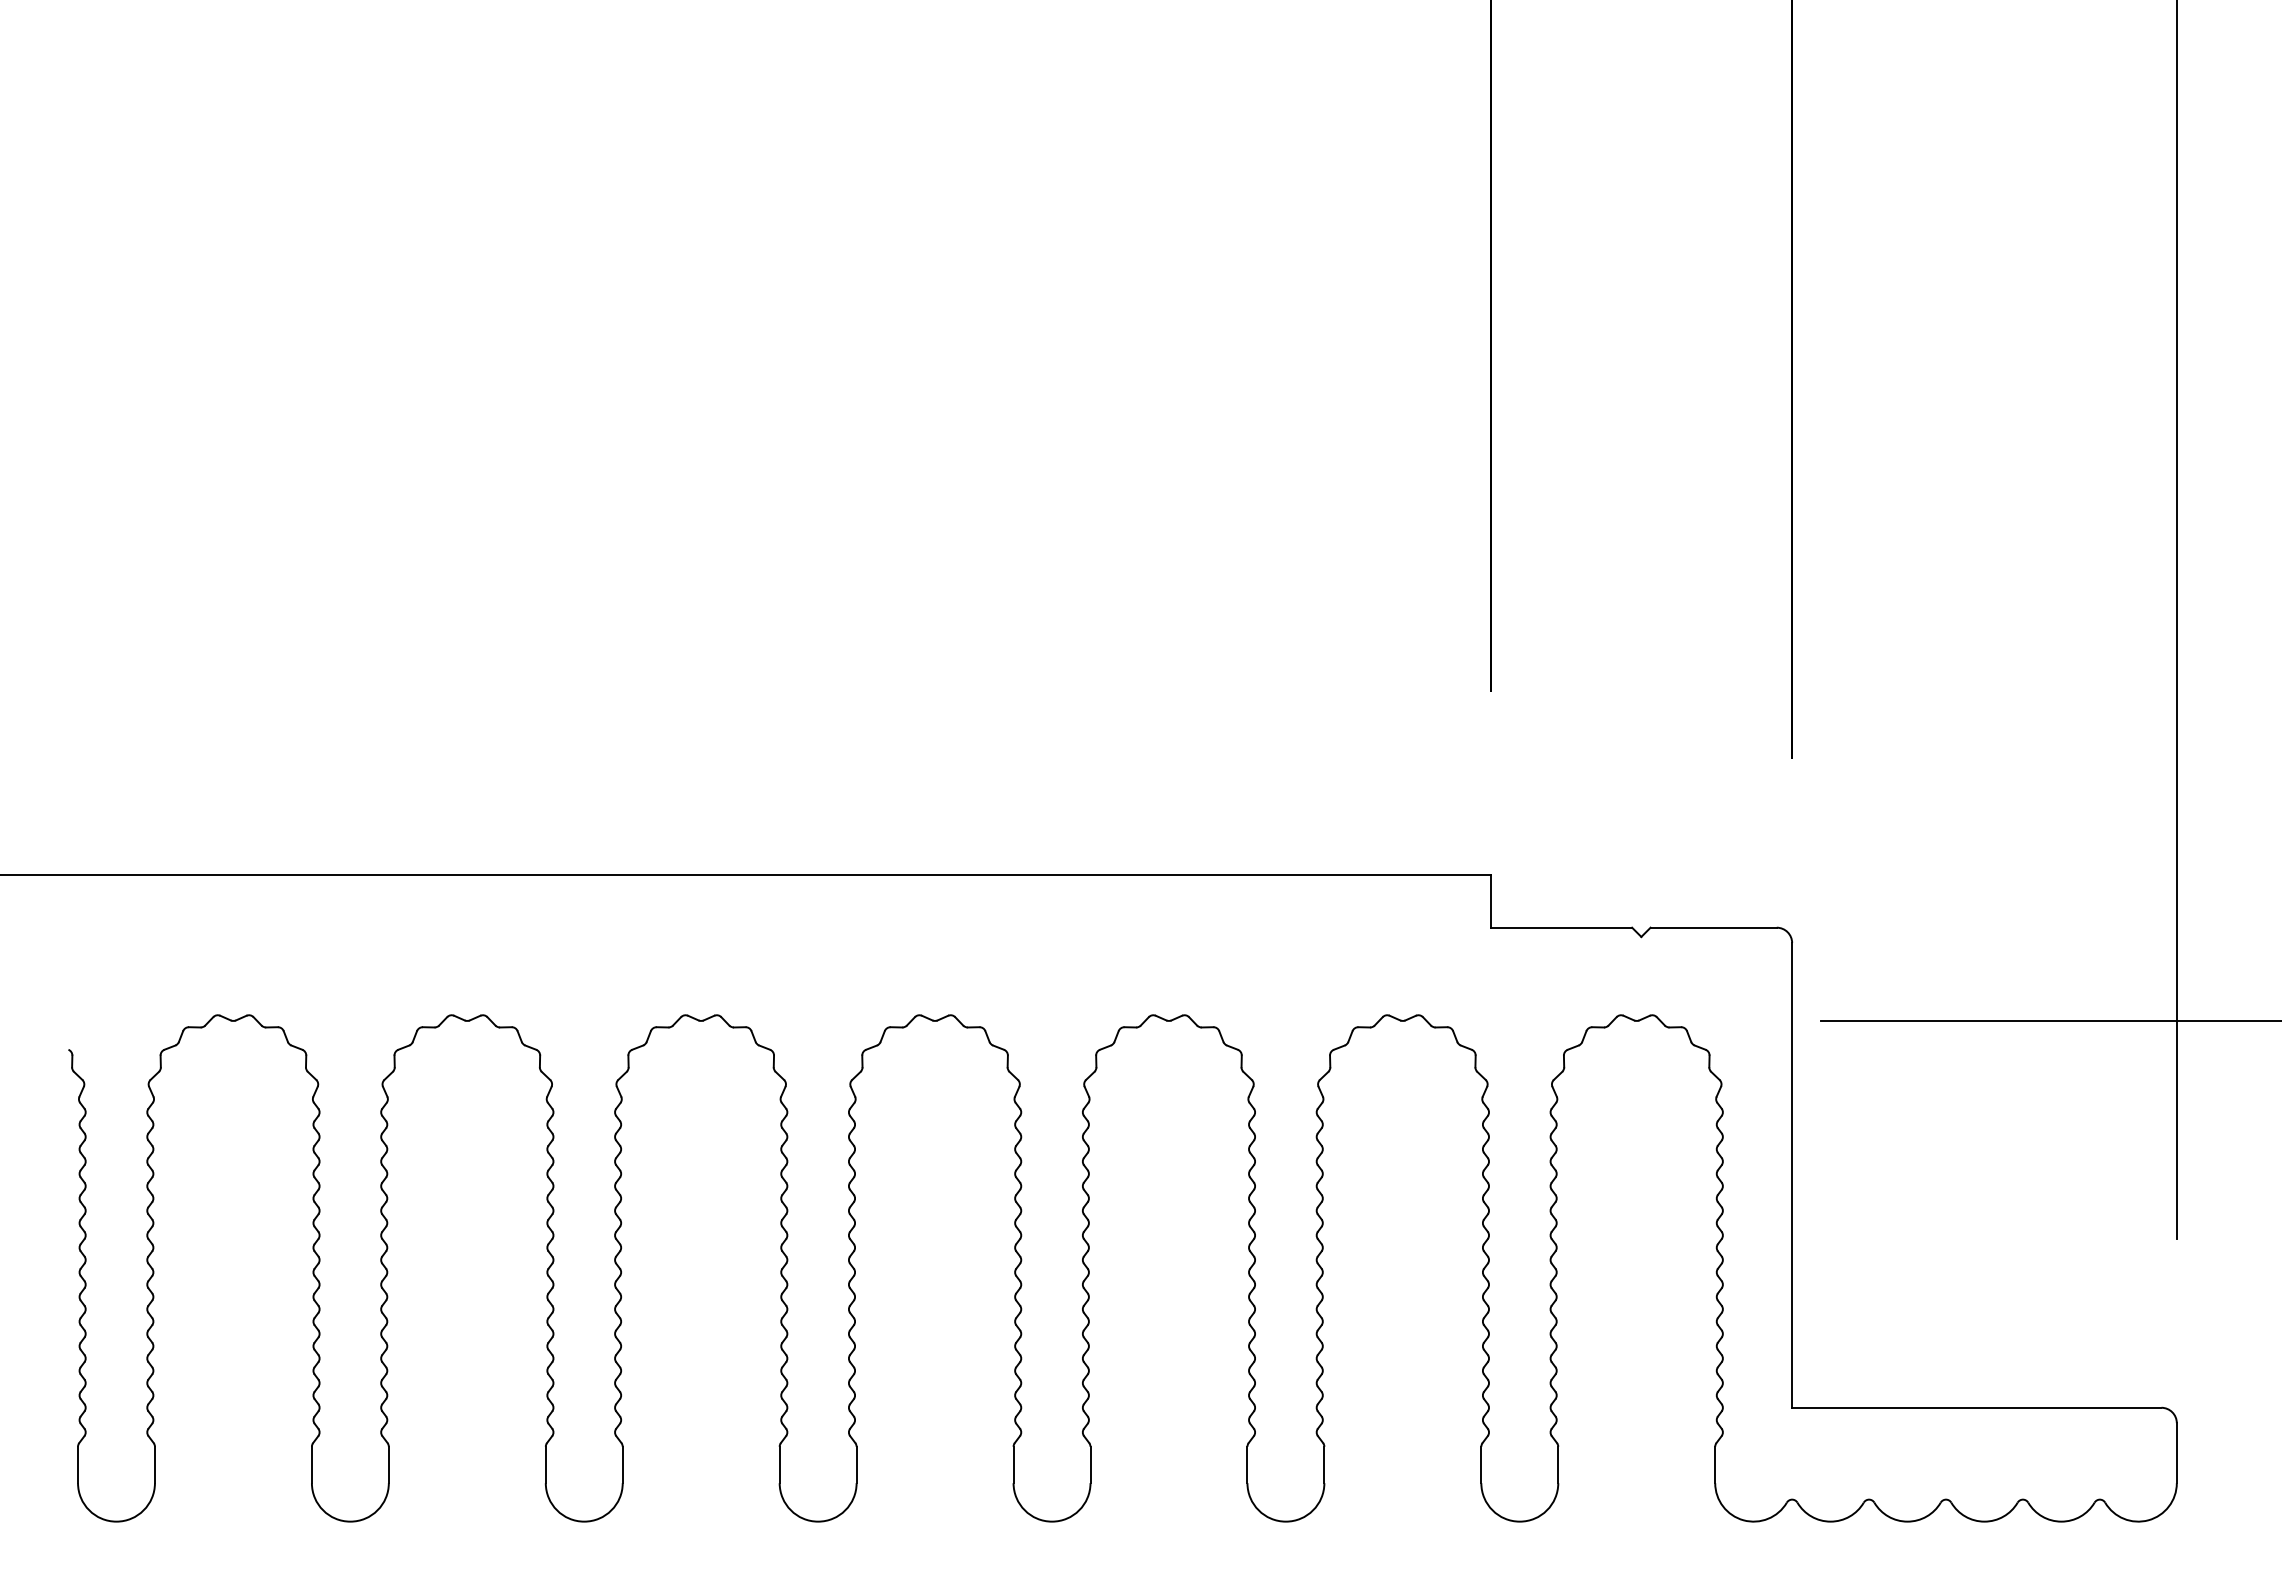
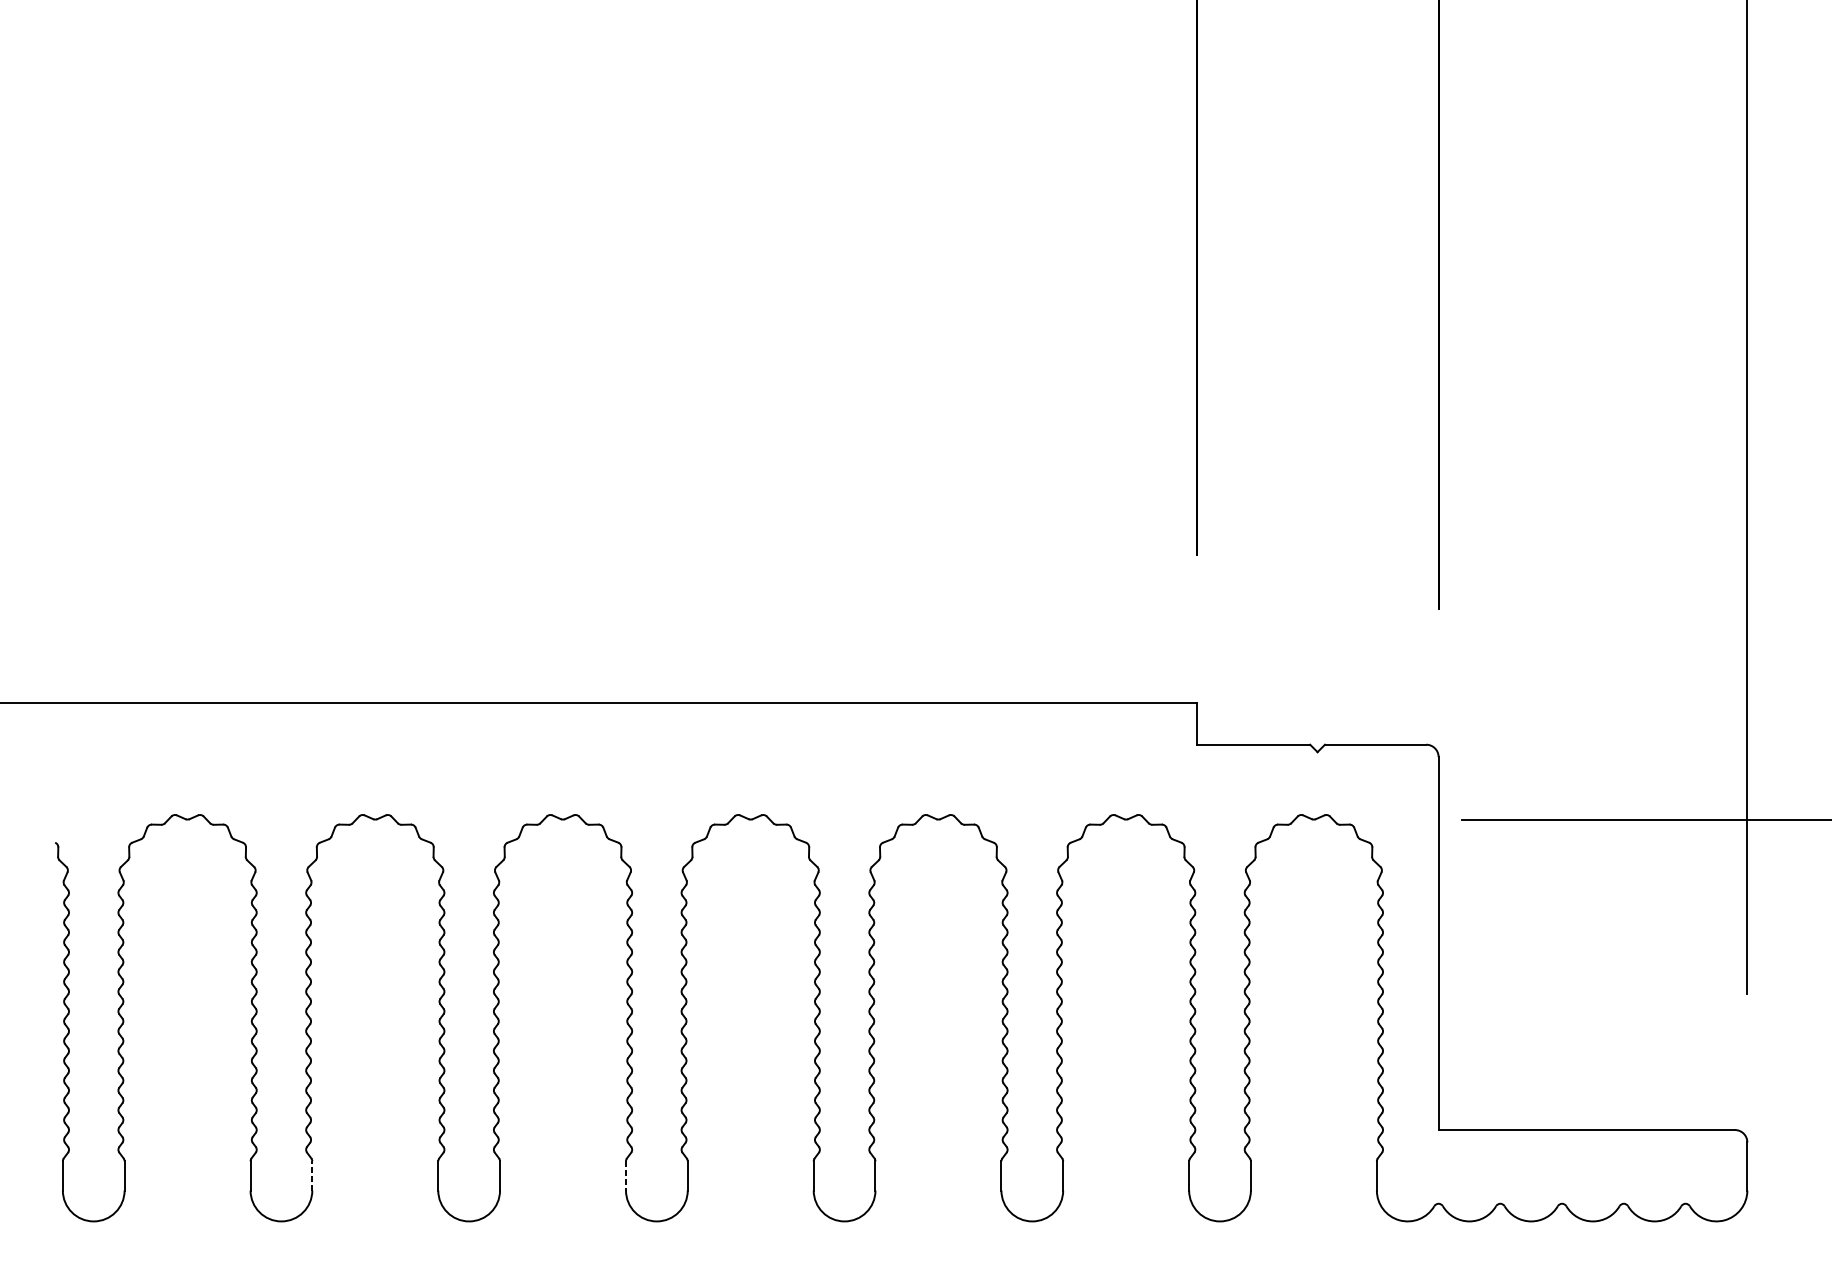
line: (388, 1464) -> (312, 1175), solid -> dashed
line: (779, 1465) -> (625, 1176), solid -> dashed

